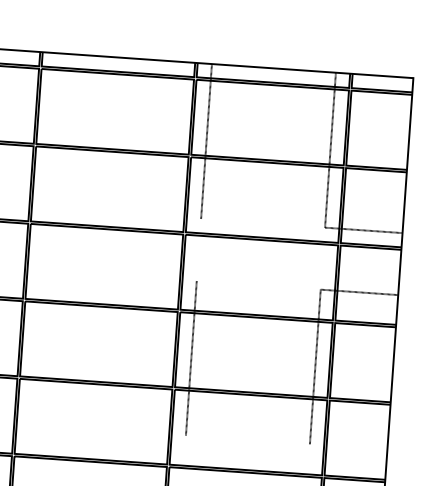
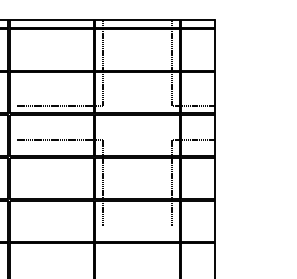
line: (123, 213) -> (60, 105), added
line: (119, 274) -> (60, 139), added

